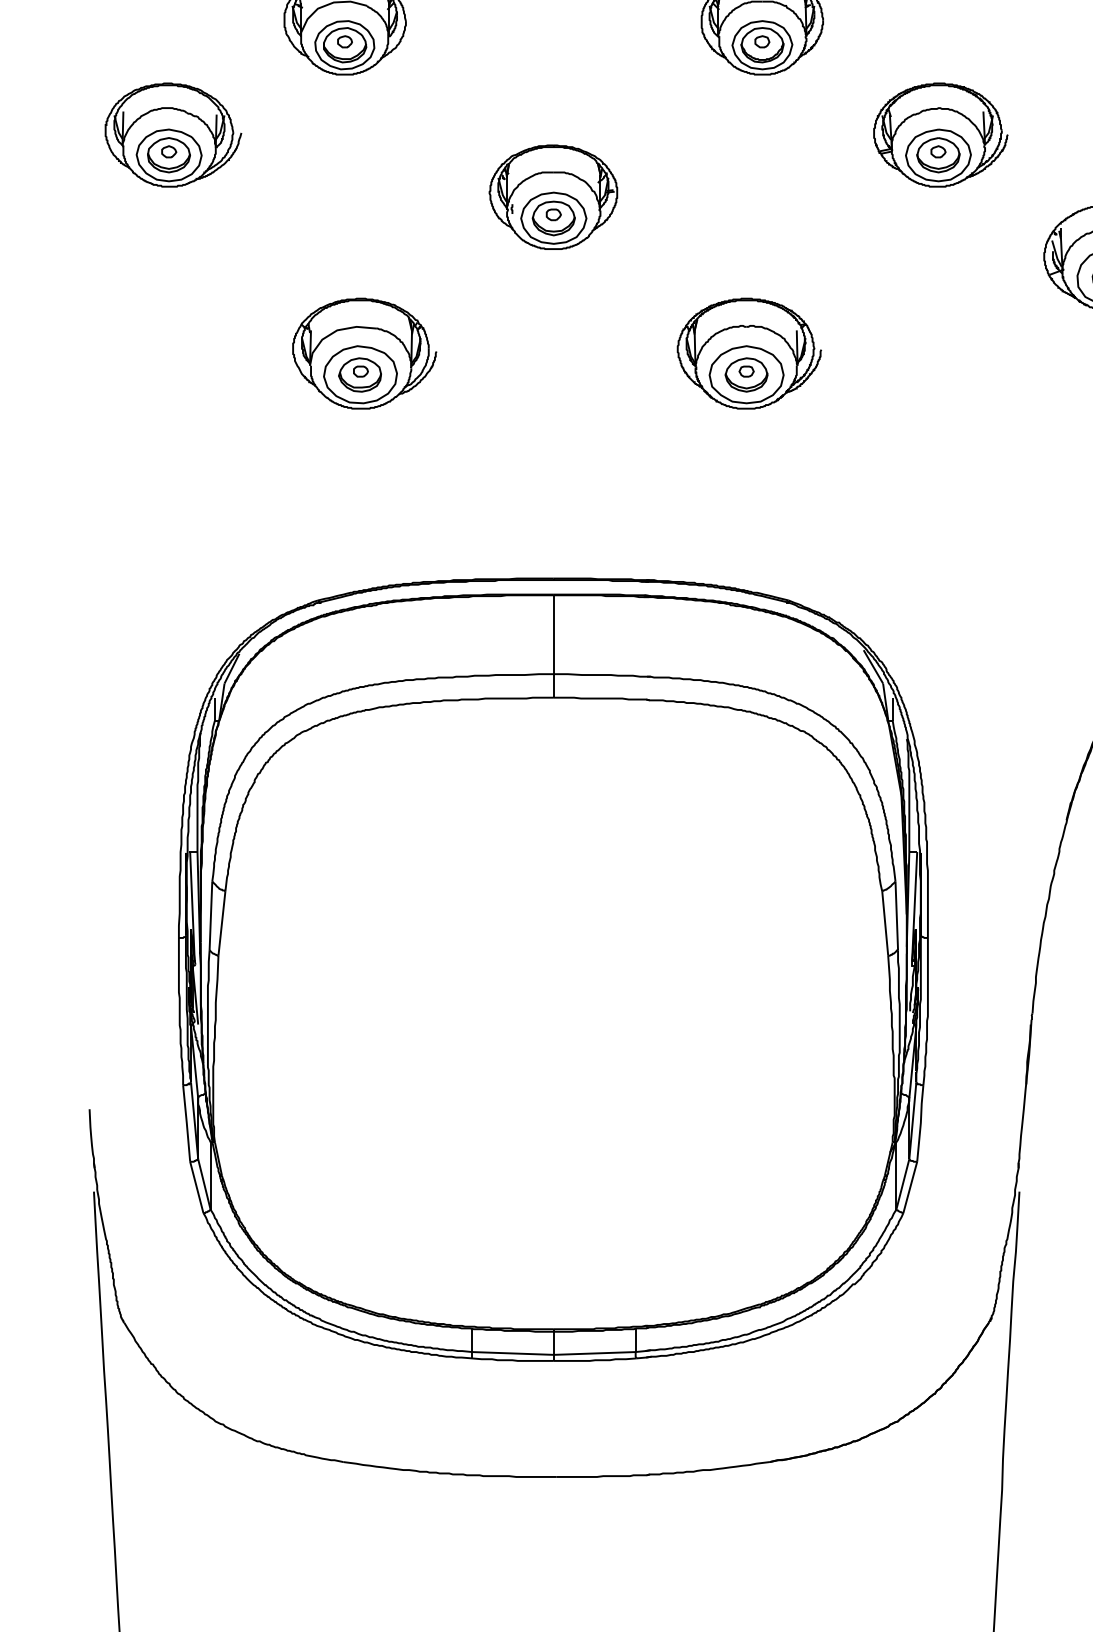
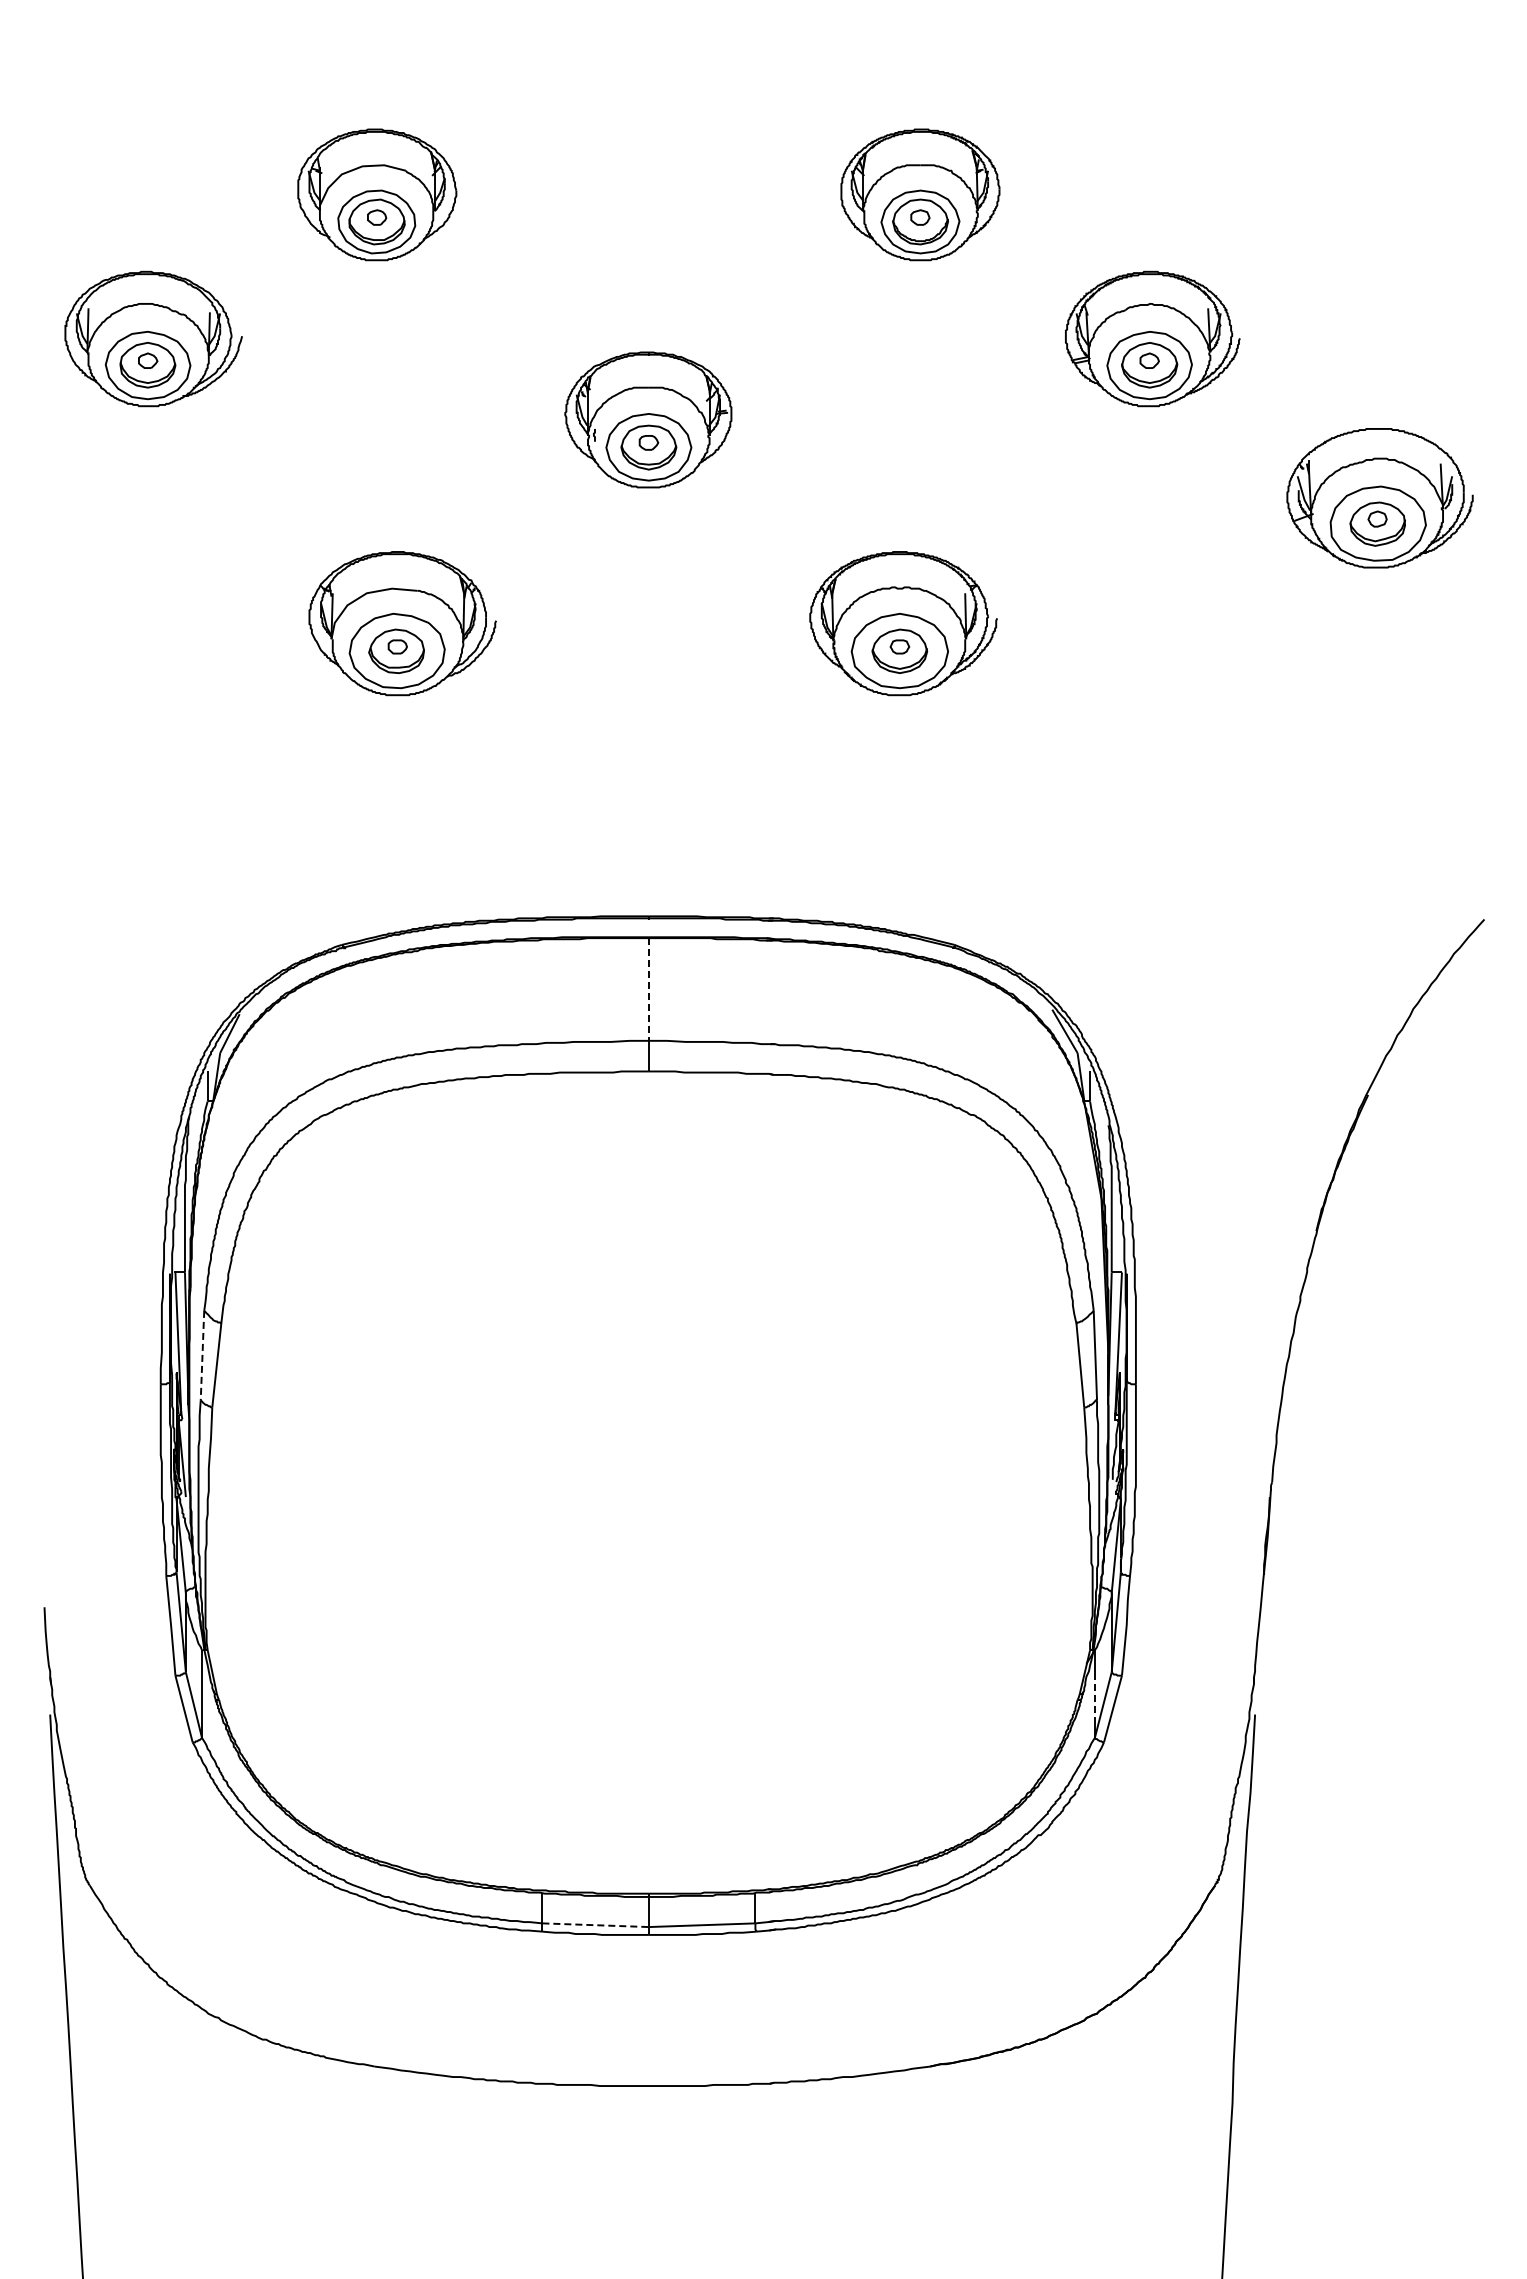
line: (553, 634) -> (648, 989), solid -> dashed
line: (210, 915) -> (202, 1355), solid -> dashed
line: (896, 1181) -> (1094, 1701), solid -> dashed
line: (513, 1353) -> (596, 1925), solid -> dashed

